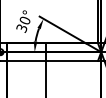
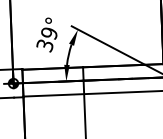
text: (24, 21) -> (48, 34), 30° -> 39°

